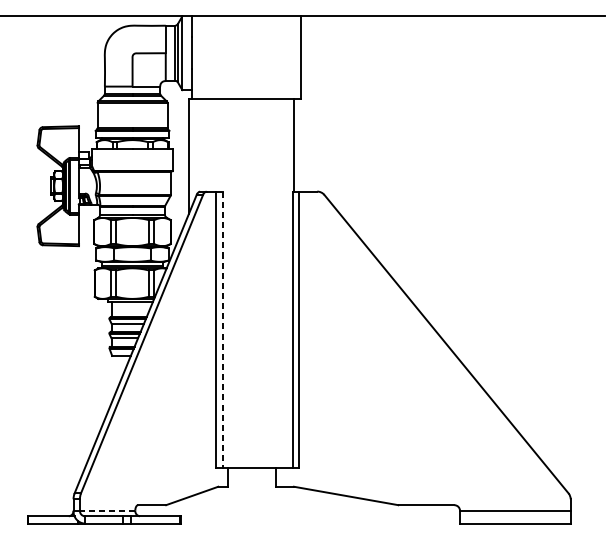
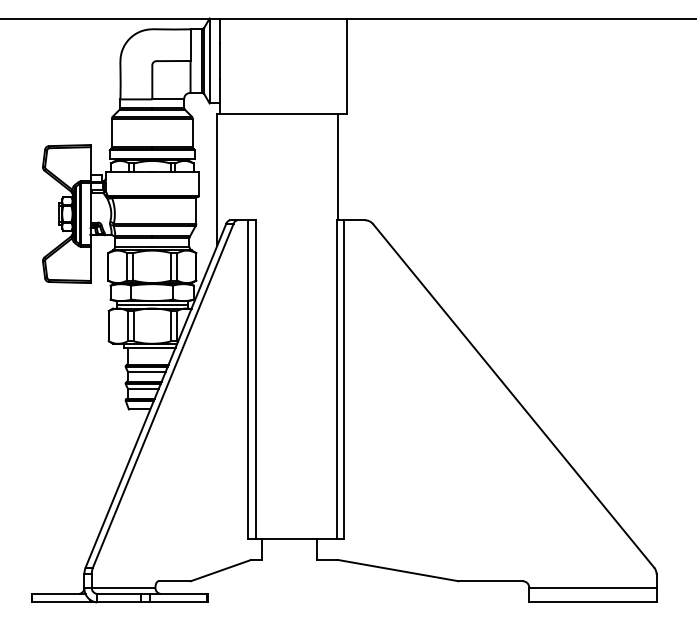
line: (223, 330) -> (256, 380), dashed -> solid
line: (107, 510) -> (123, 587), dashed -> solid

